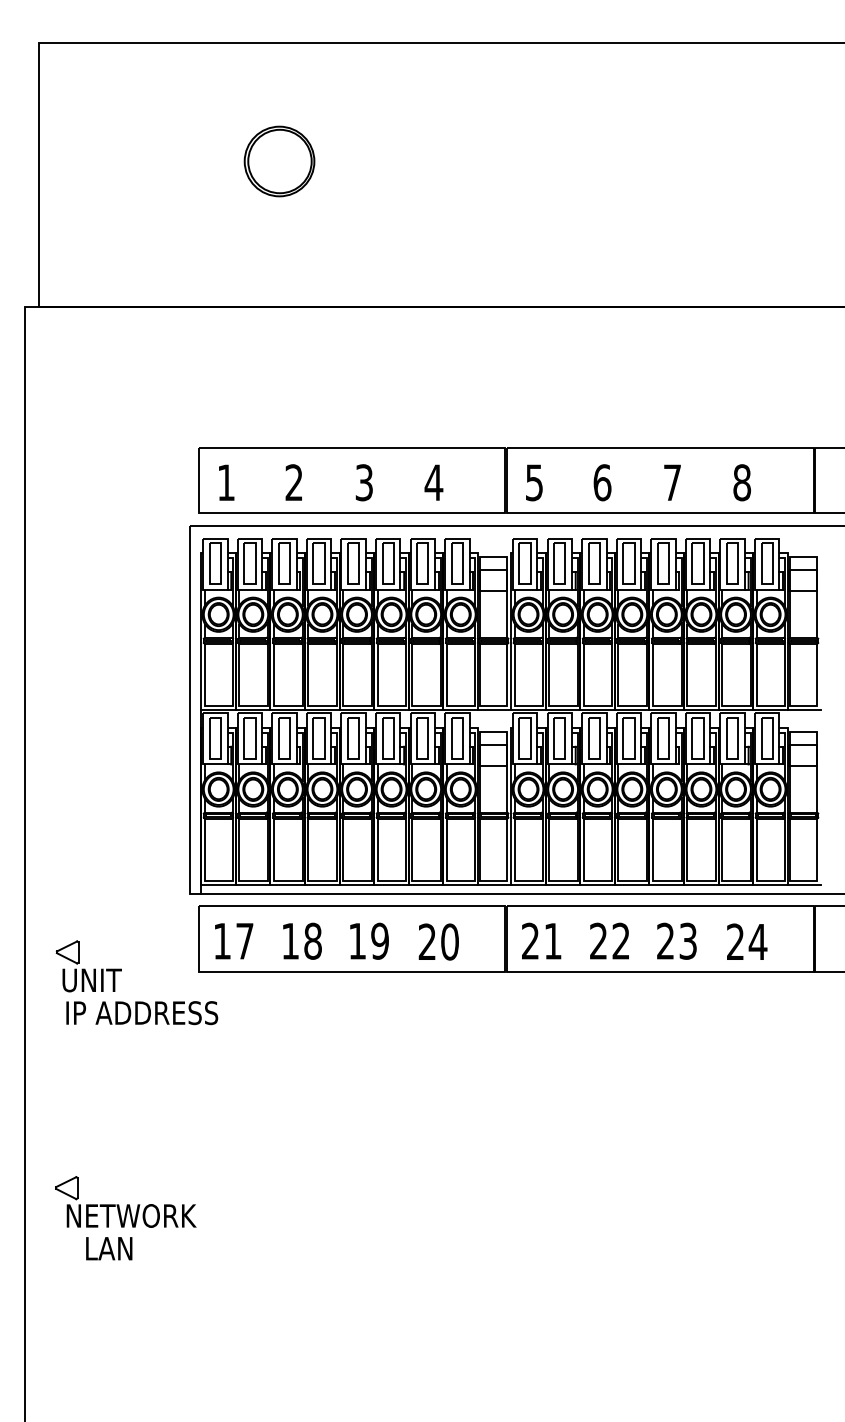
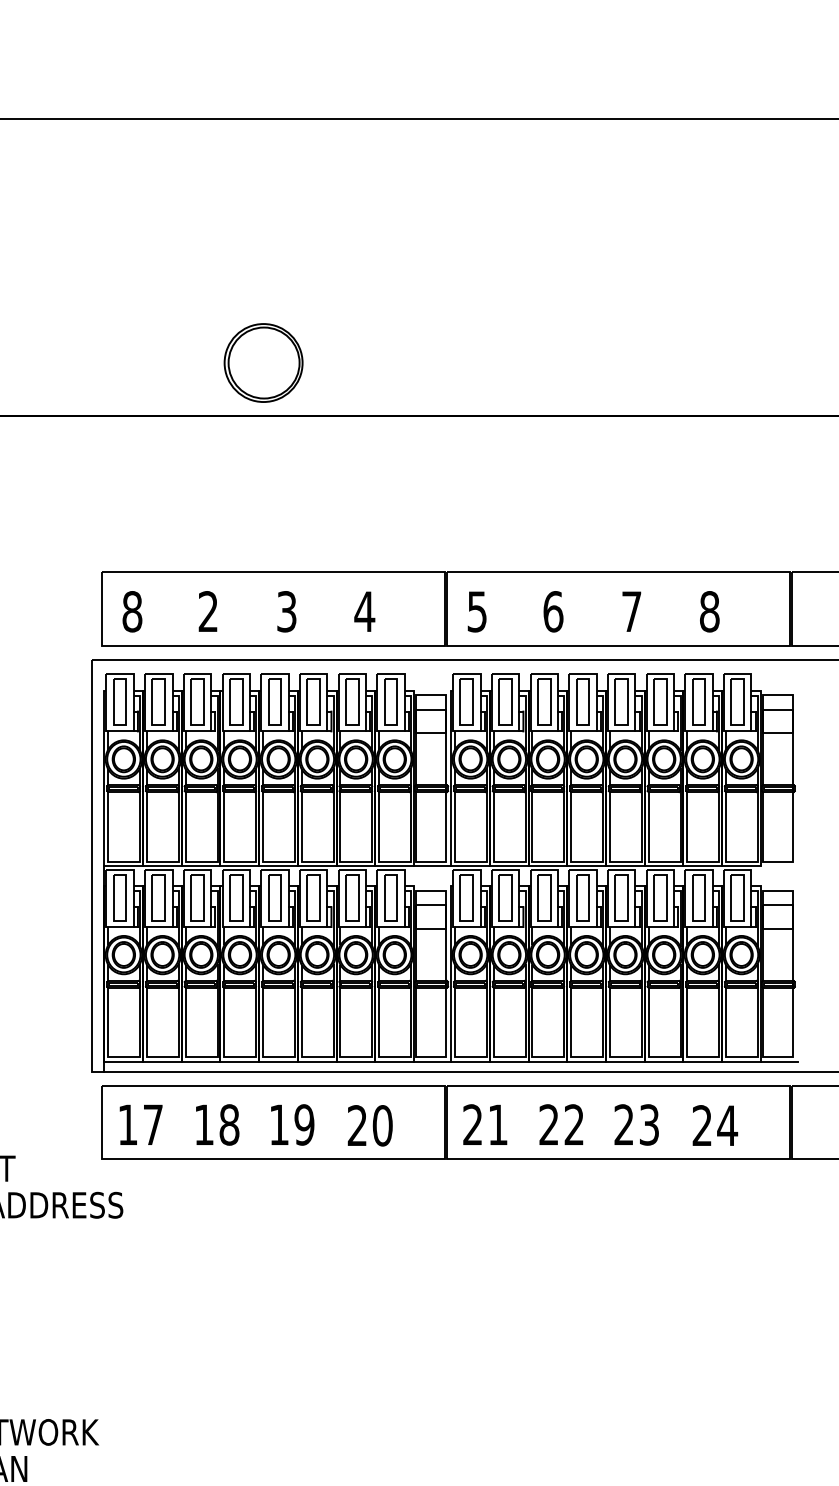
part: (279, 161) -> (263, 363), moved
text: (226, 482) -> (132, 611), 1 -> 8
line: (803, 710) -> (778, 866), removed

